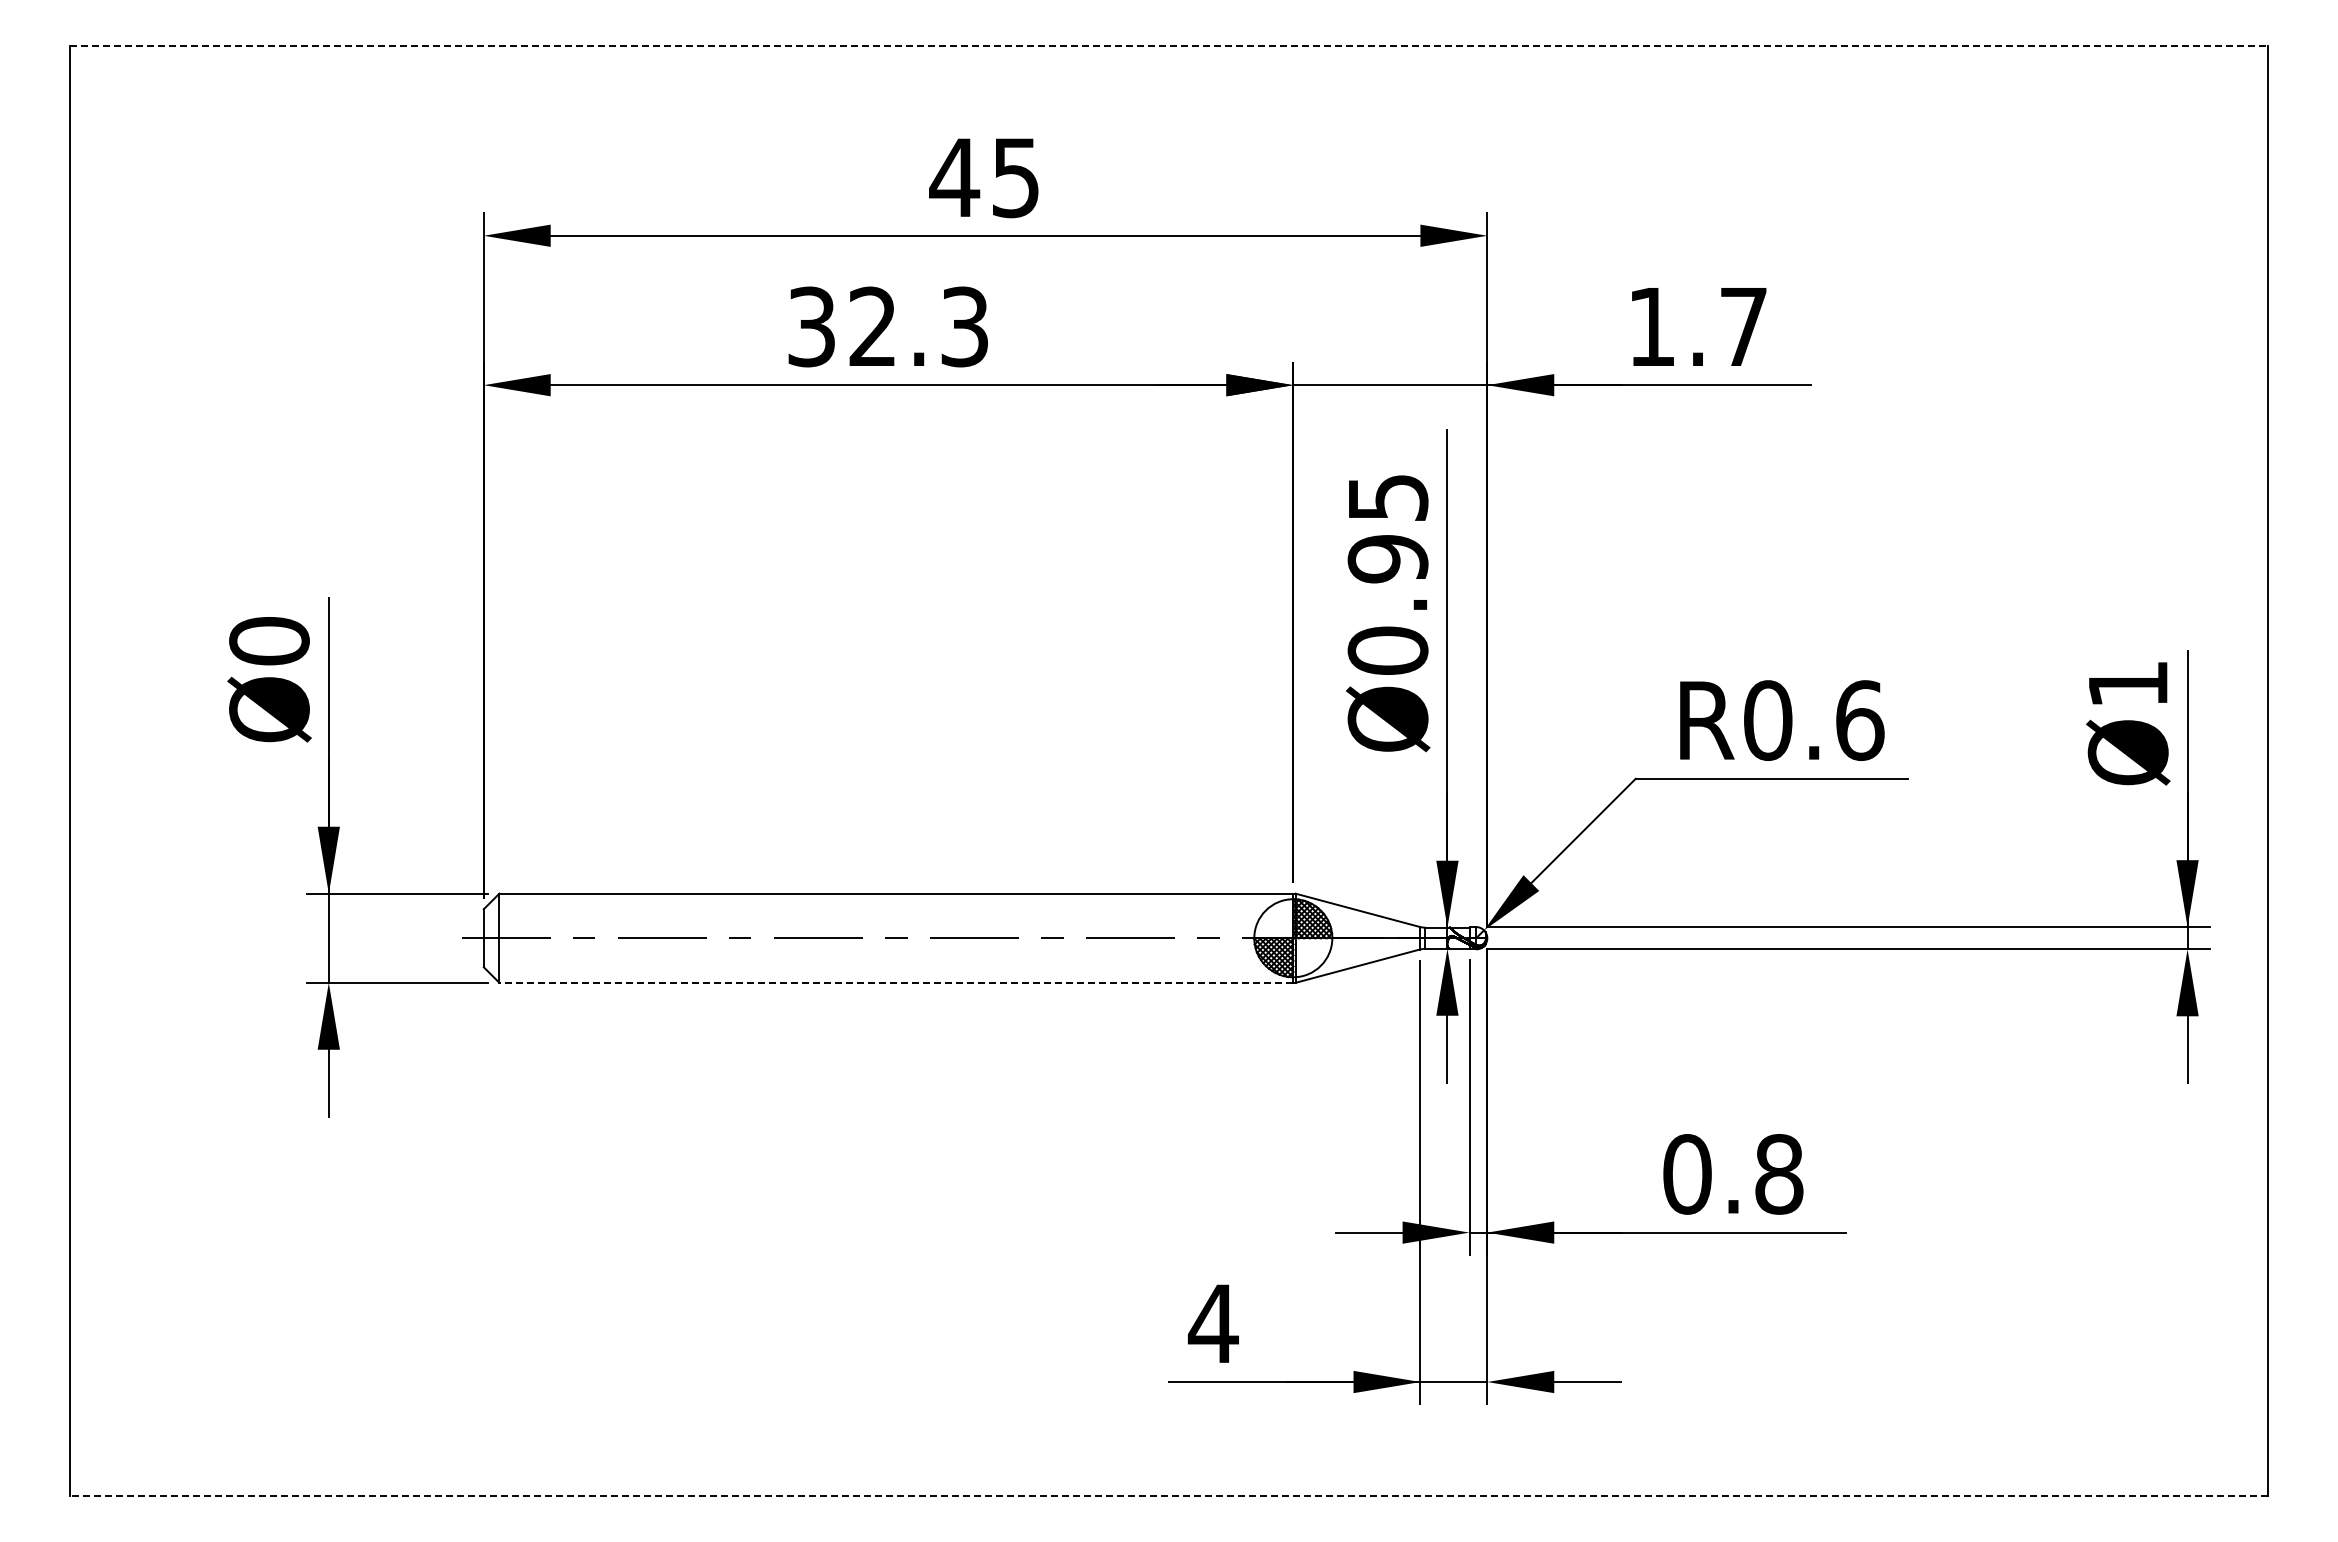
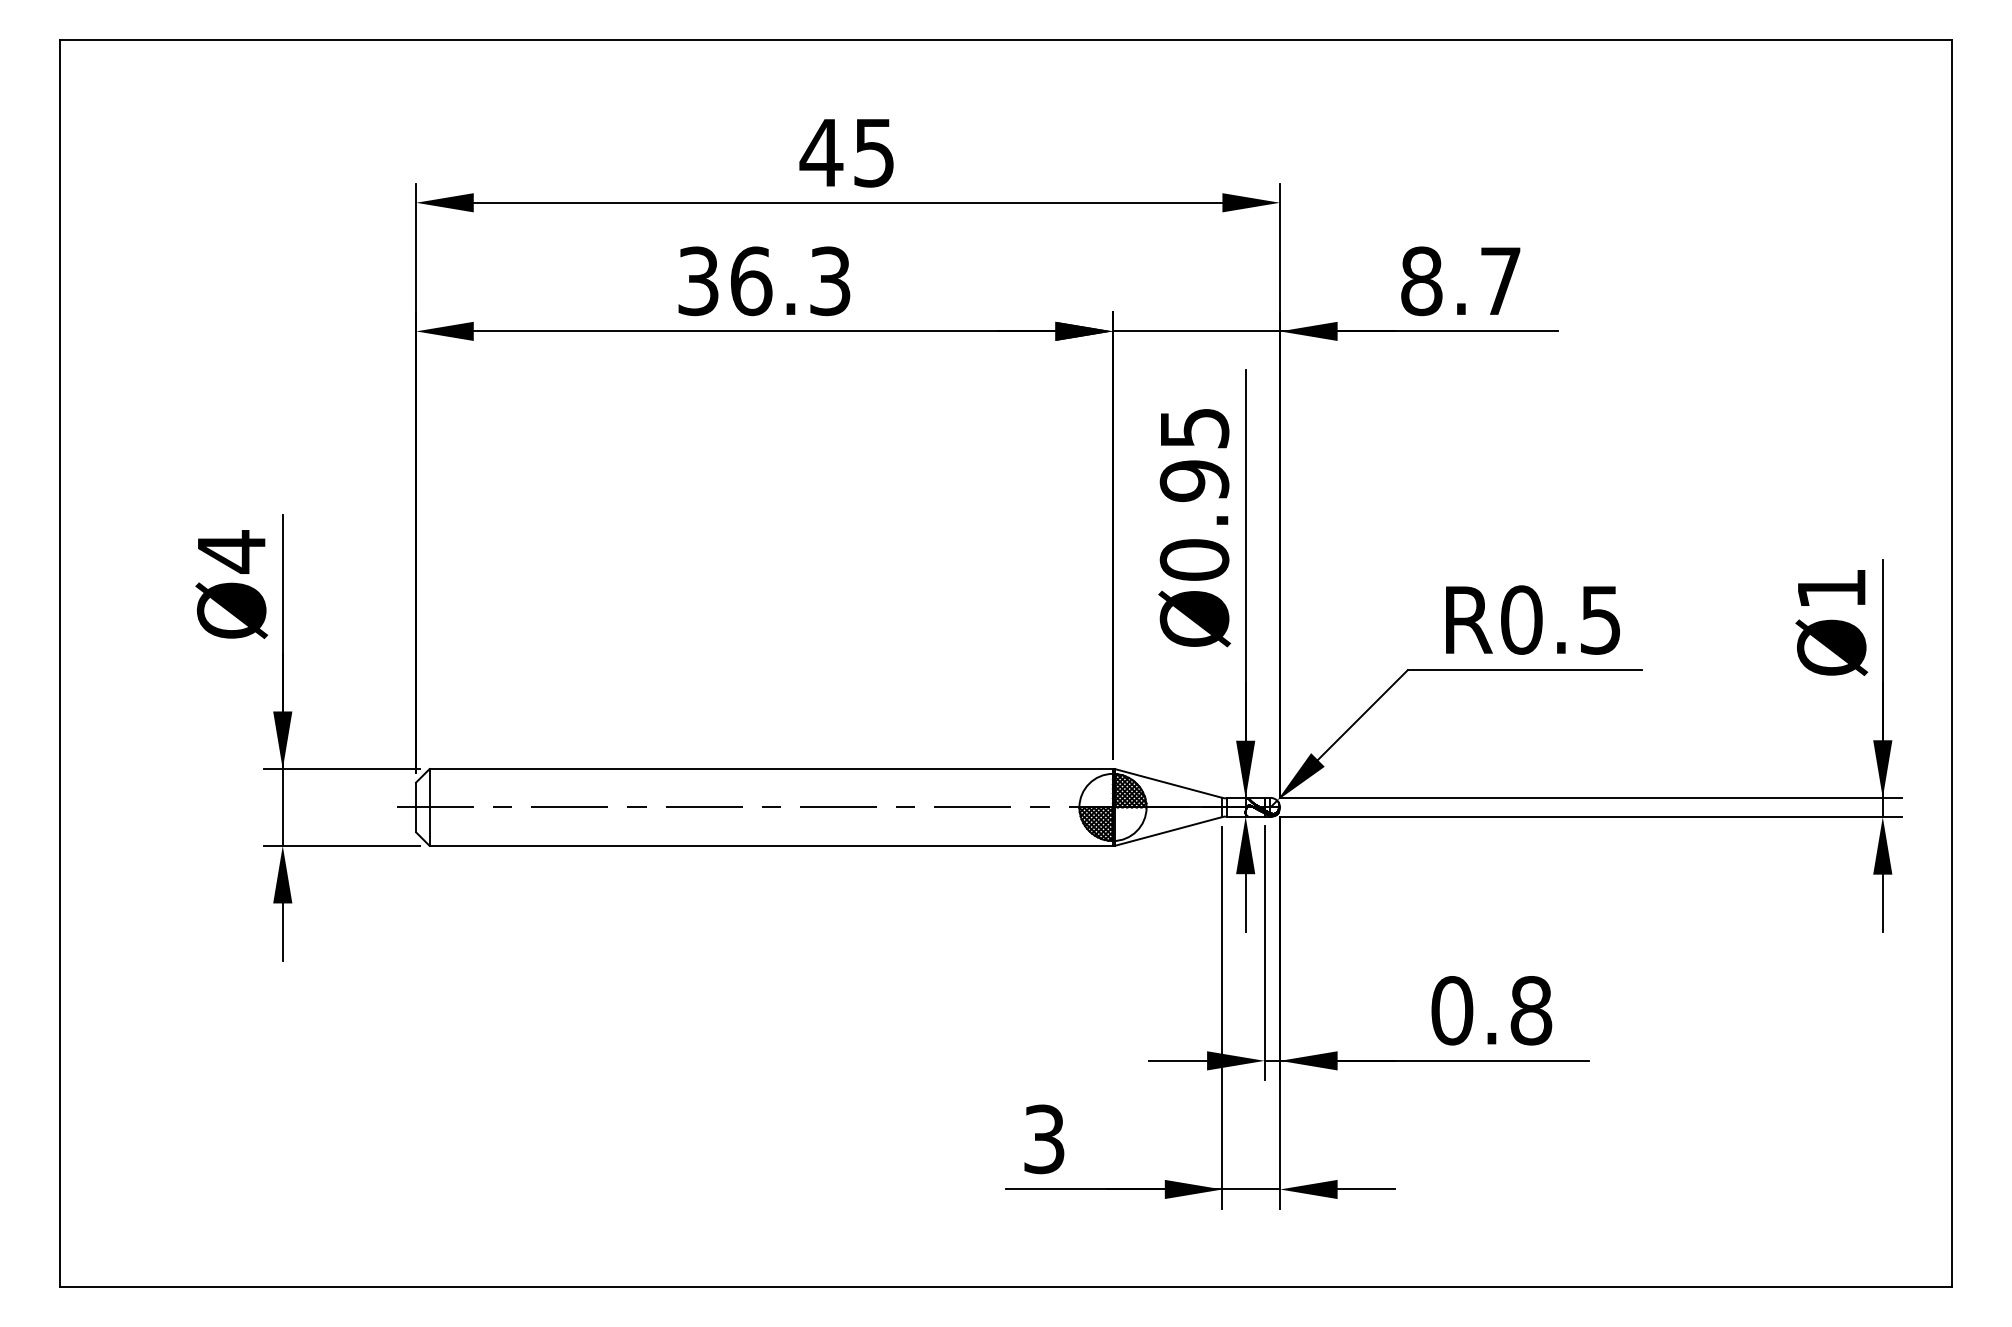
line: (1169, 46) -> (1006, 39), dashed -> solid
text: (873, 326) -> (751, 280), 32.3 -> 36.3
text: (1652, 326) -> (1422, 280), 1.7 -> 8.7
text: (269, 641) -> (231, 552), Ø0 -> Ø4
text: (1860, 720) -> (1601, 620), R0.6 -> R0.5
line: (896, 982) -> (771, 845), dashed -> solid
text: (1212, 1323) -> (1043, 1139), 4 -> 3
line: (1169, 1495) -> (1006, 1287), dashed -> solid

